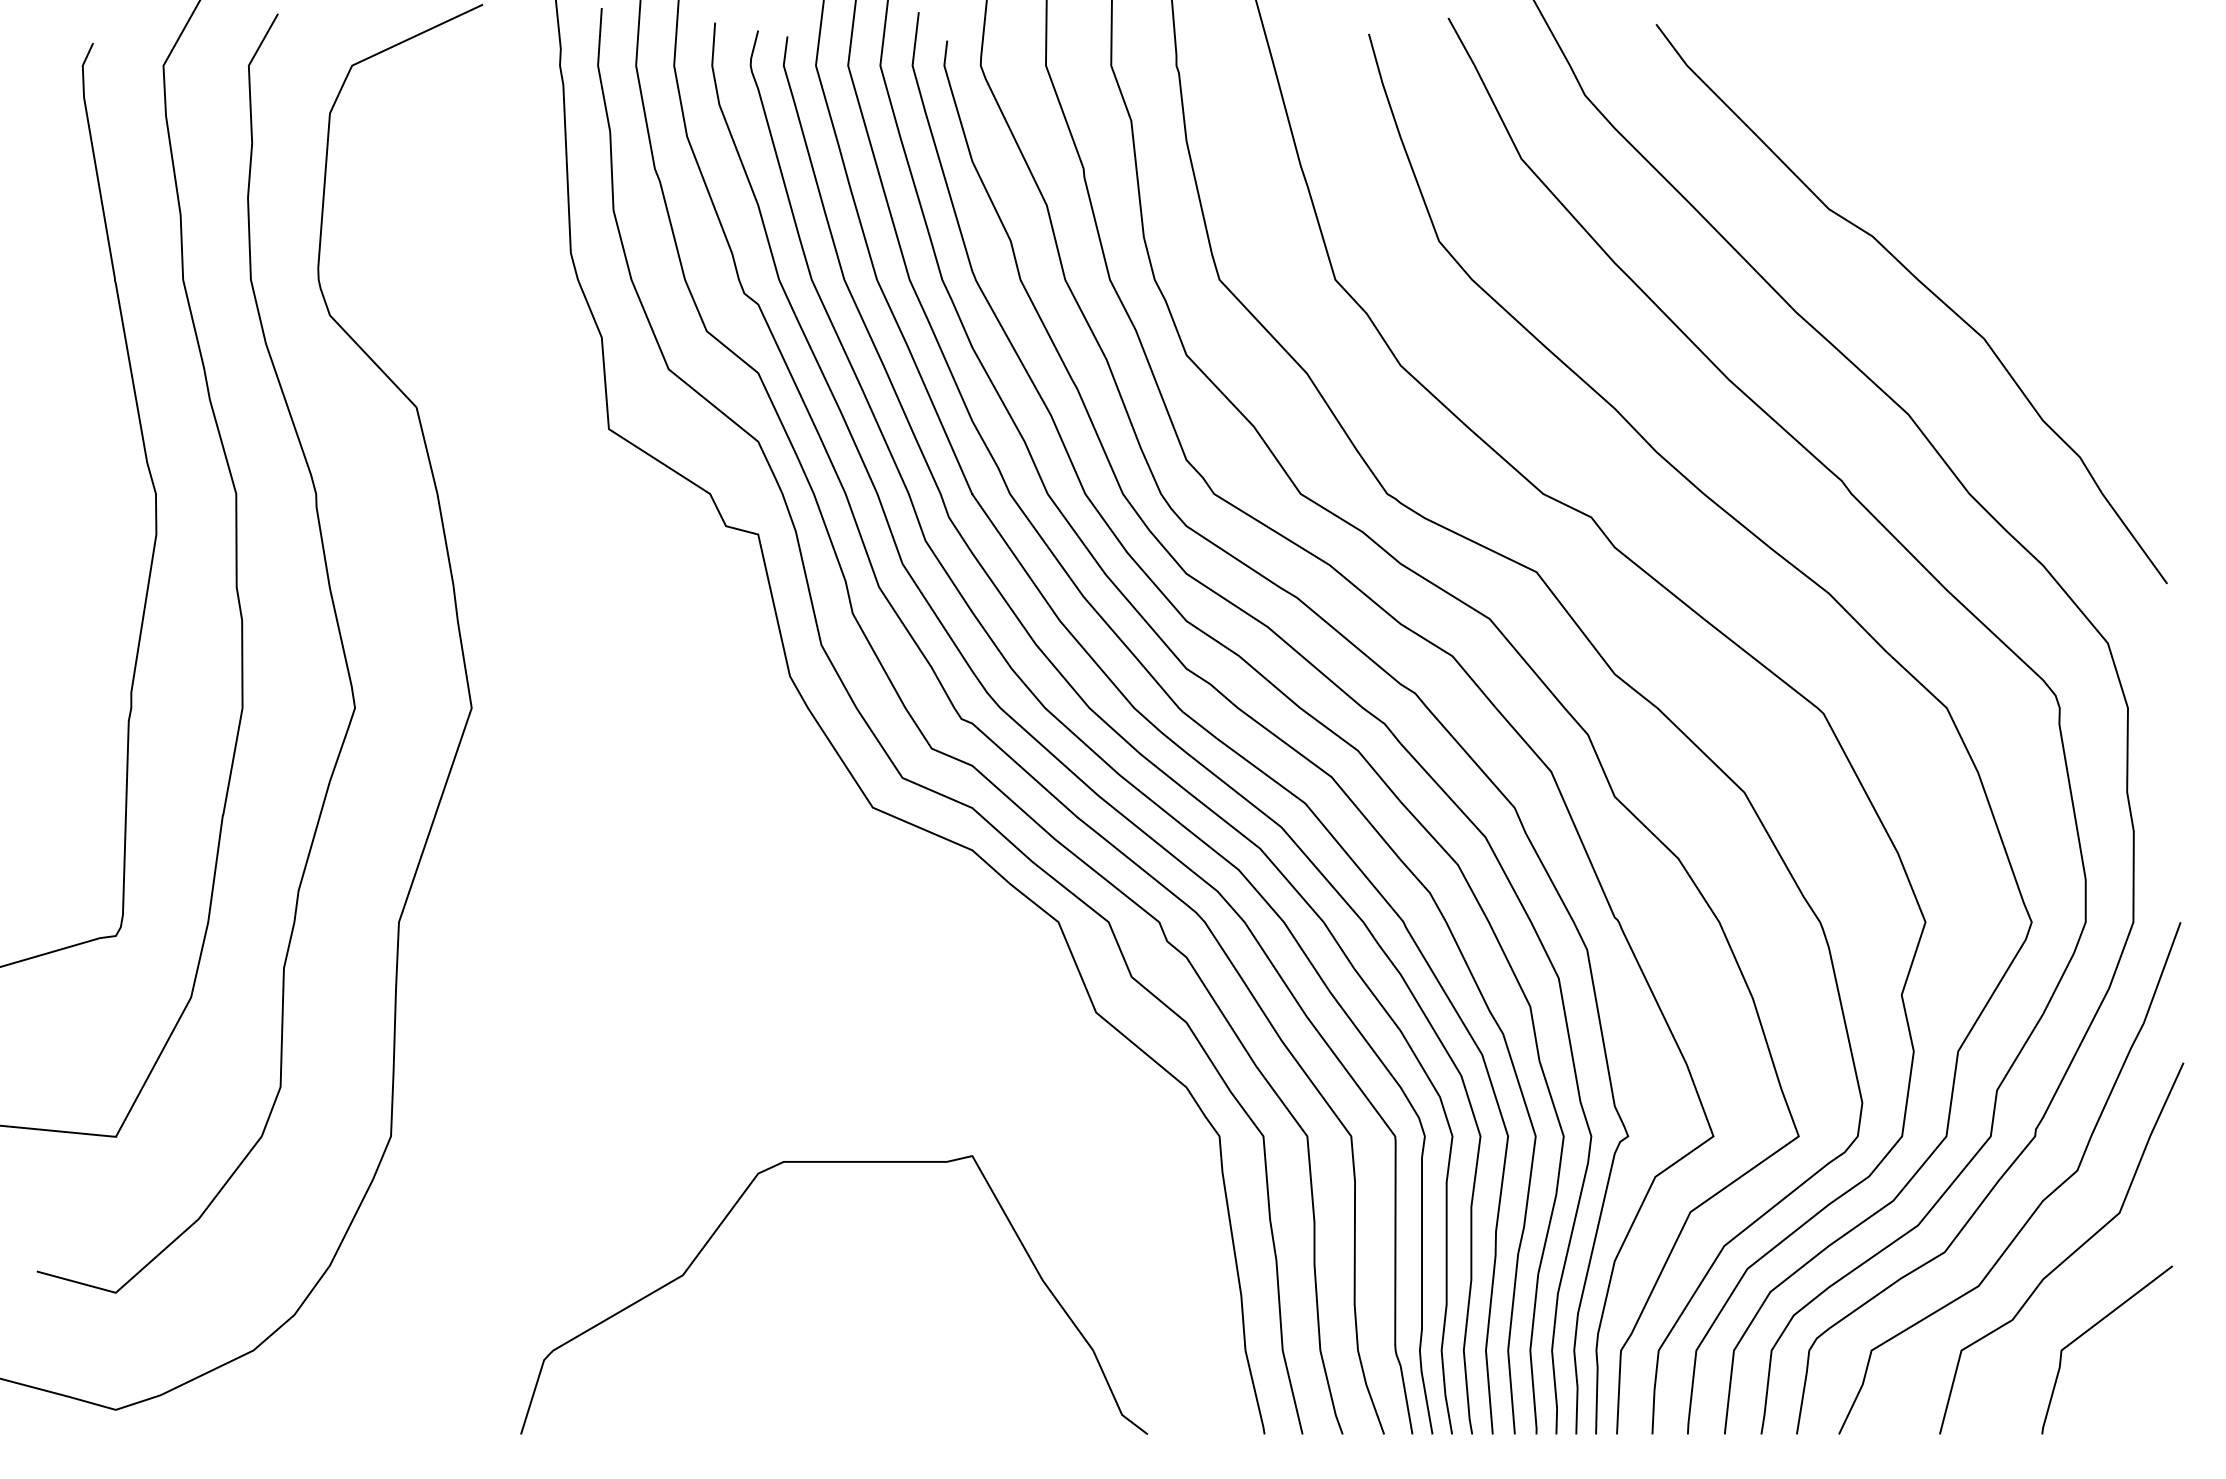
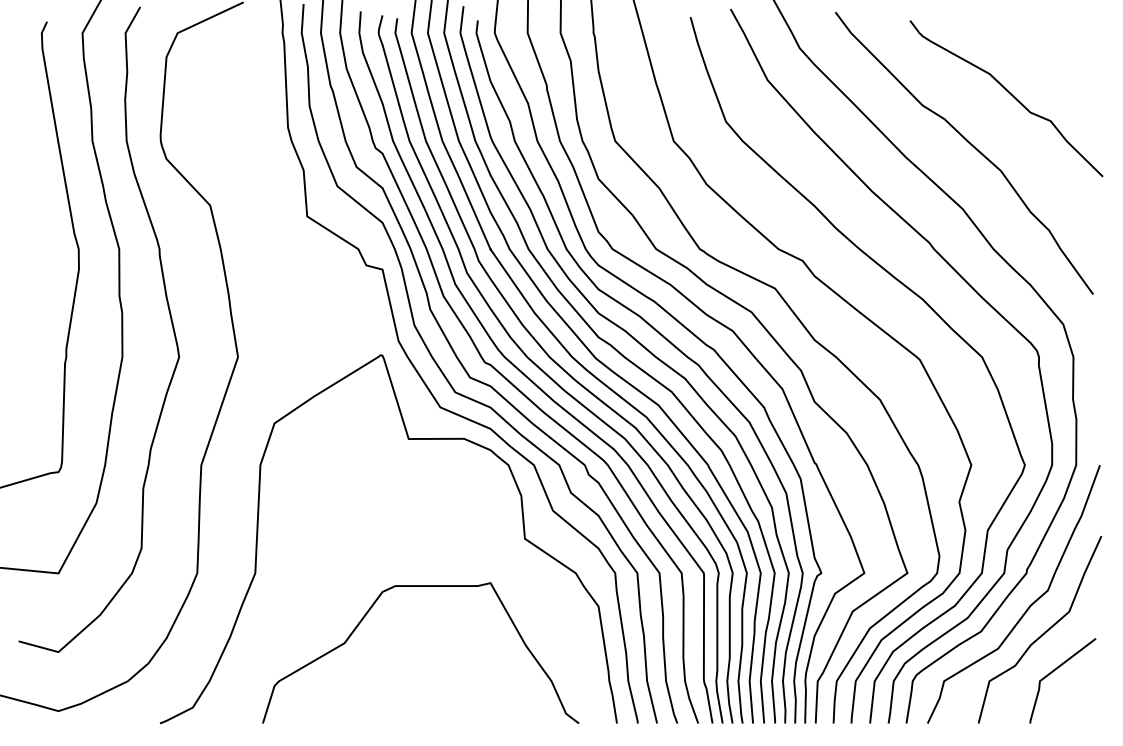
curve: (2001, 187) -> (1009, 94), added
curve: (807, 871) -> (407, 439), added

